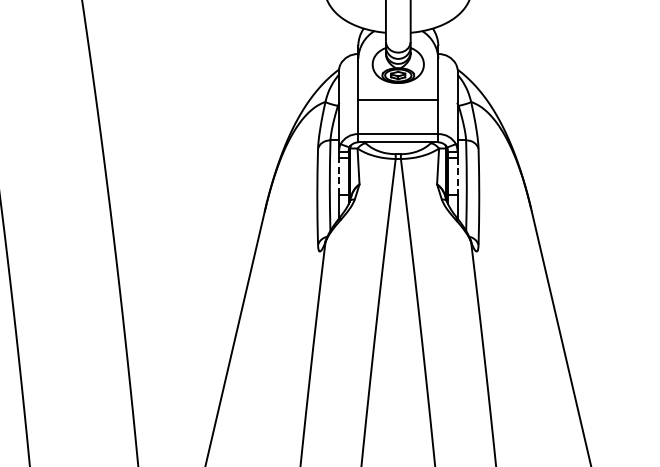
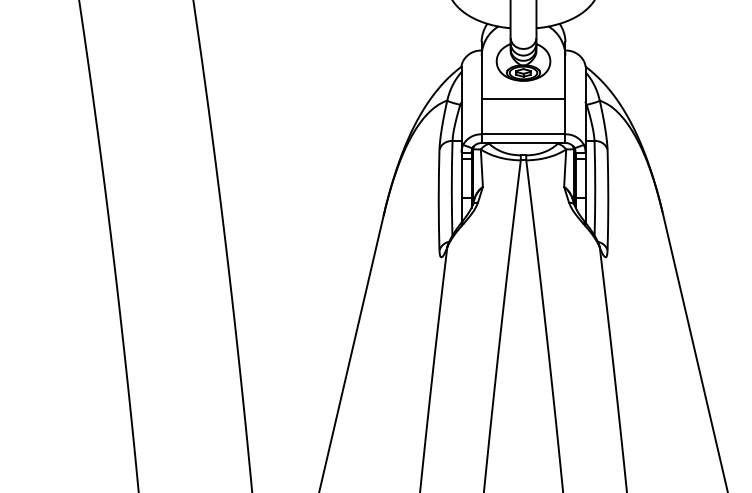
line: (339, 175) -> (461, 177), dashed -> solid
line: (457, 176) -> (585, 178), dashed -> solid

